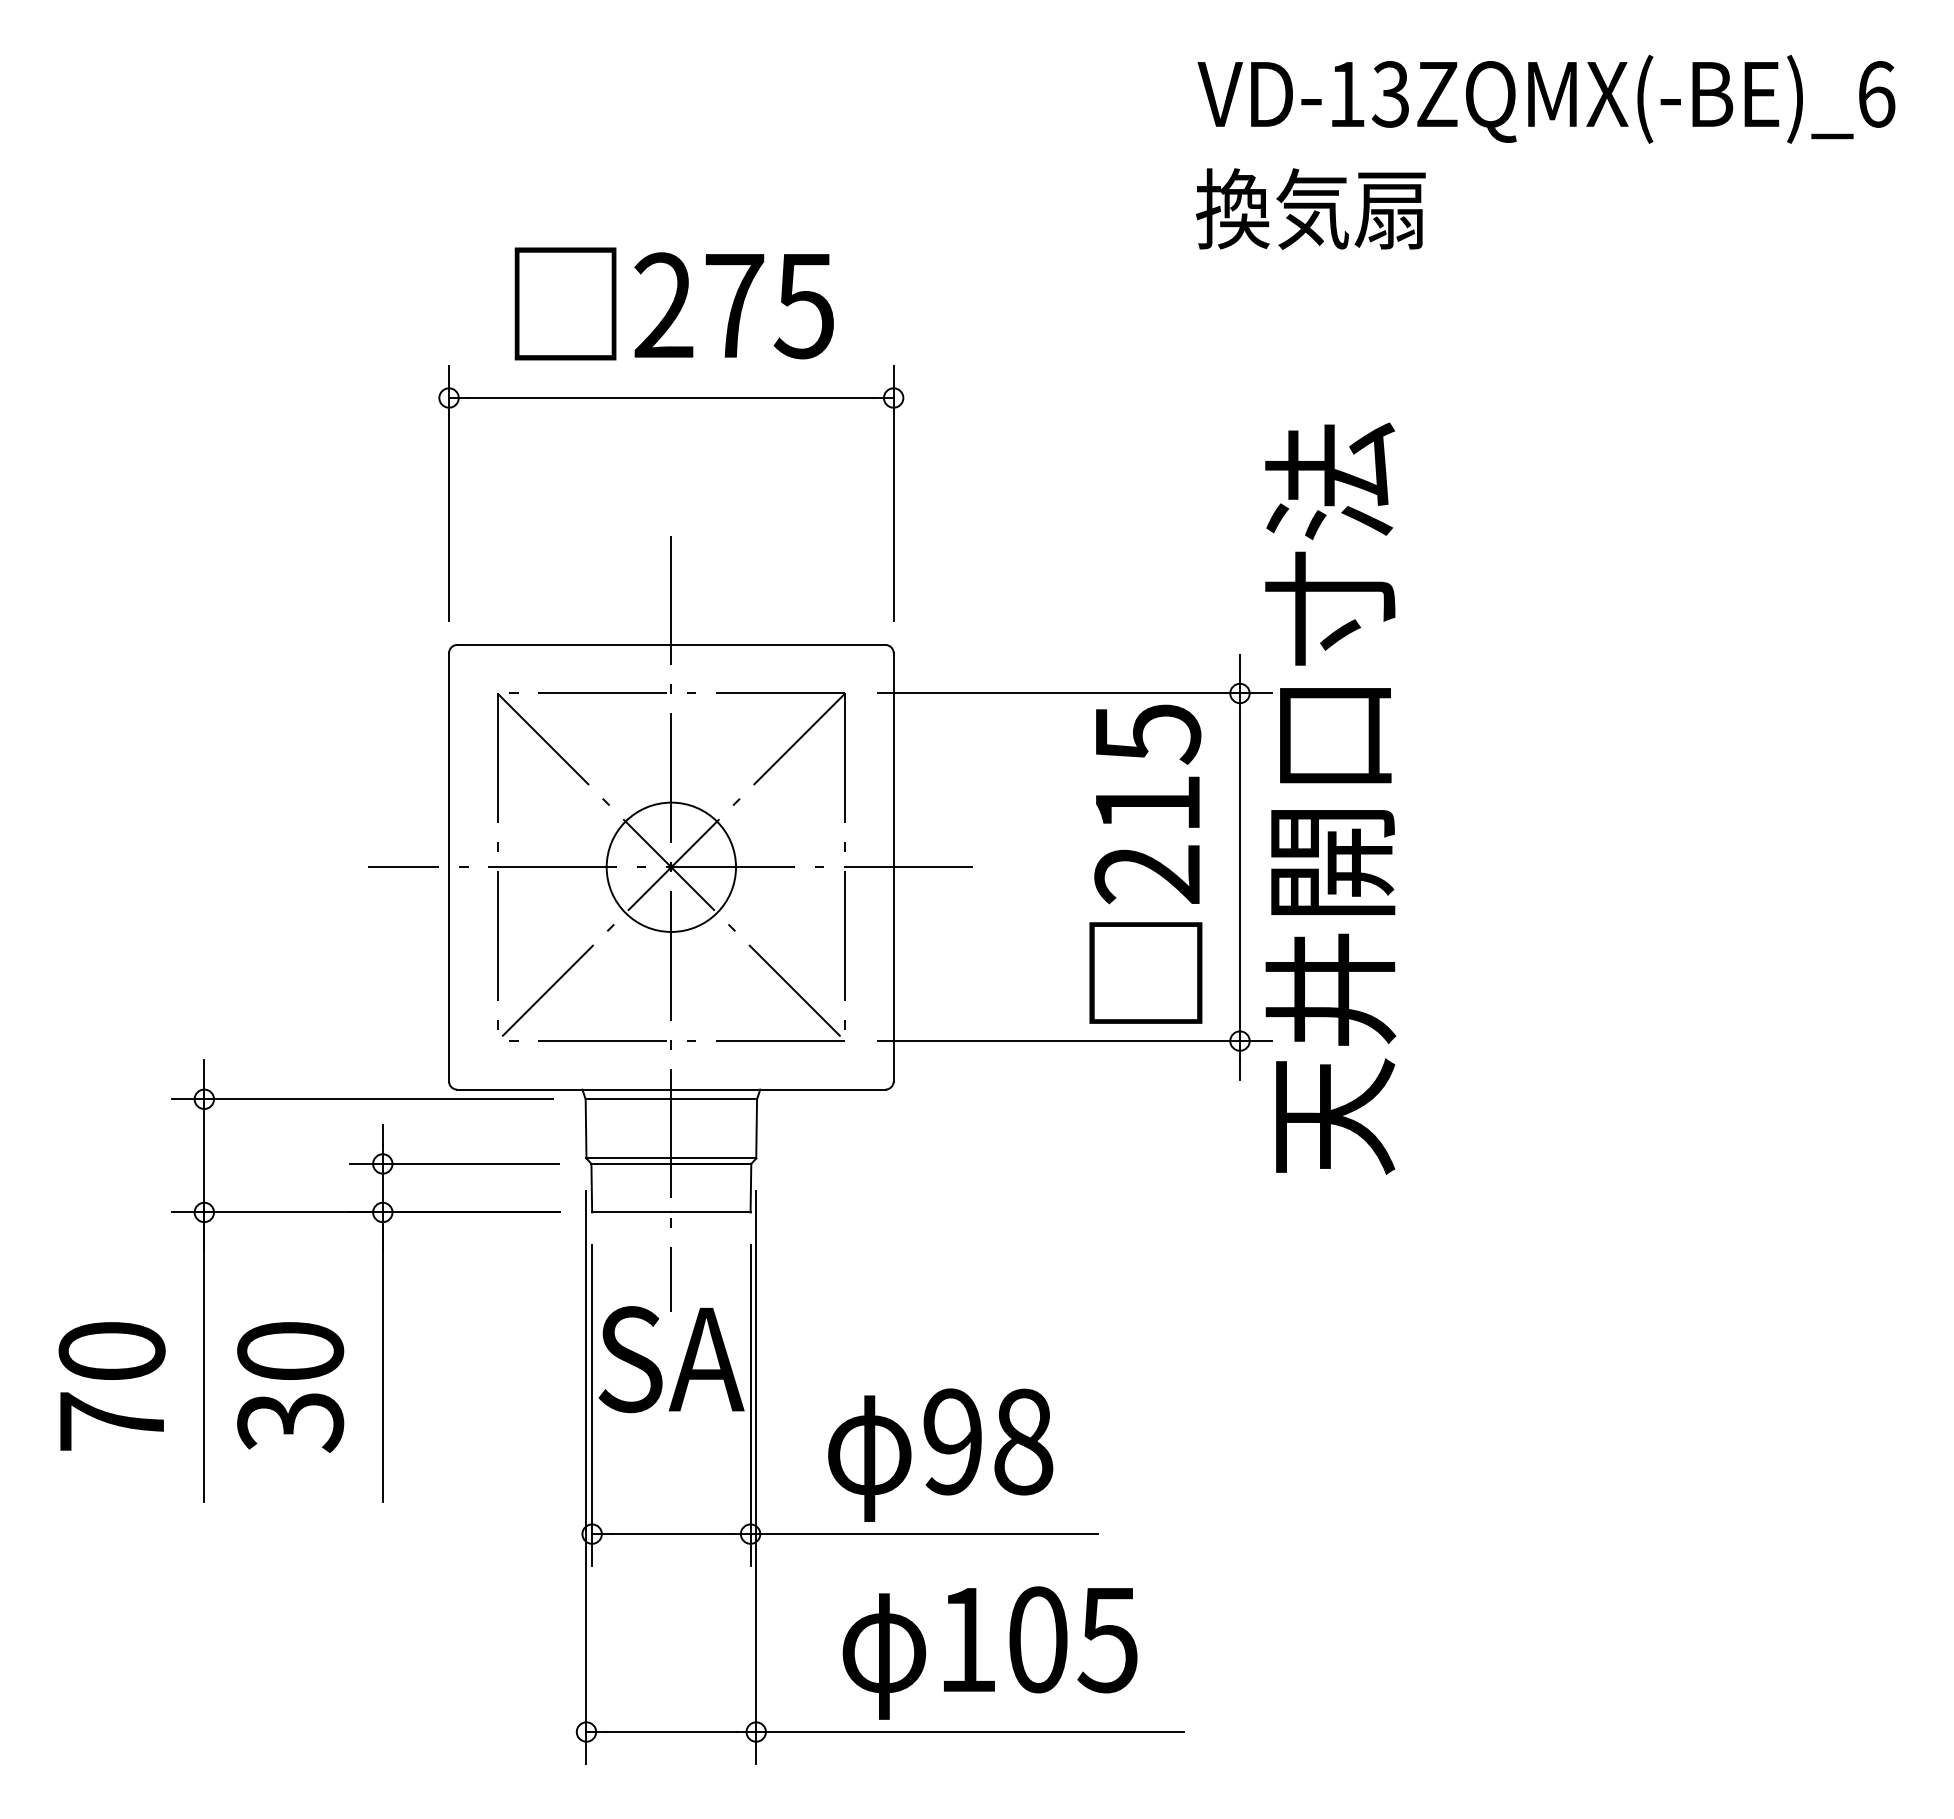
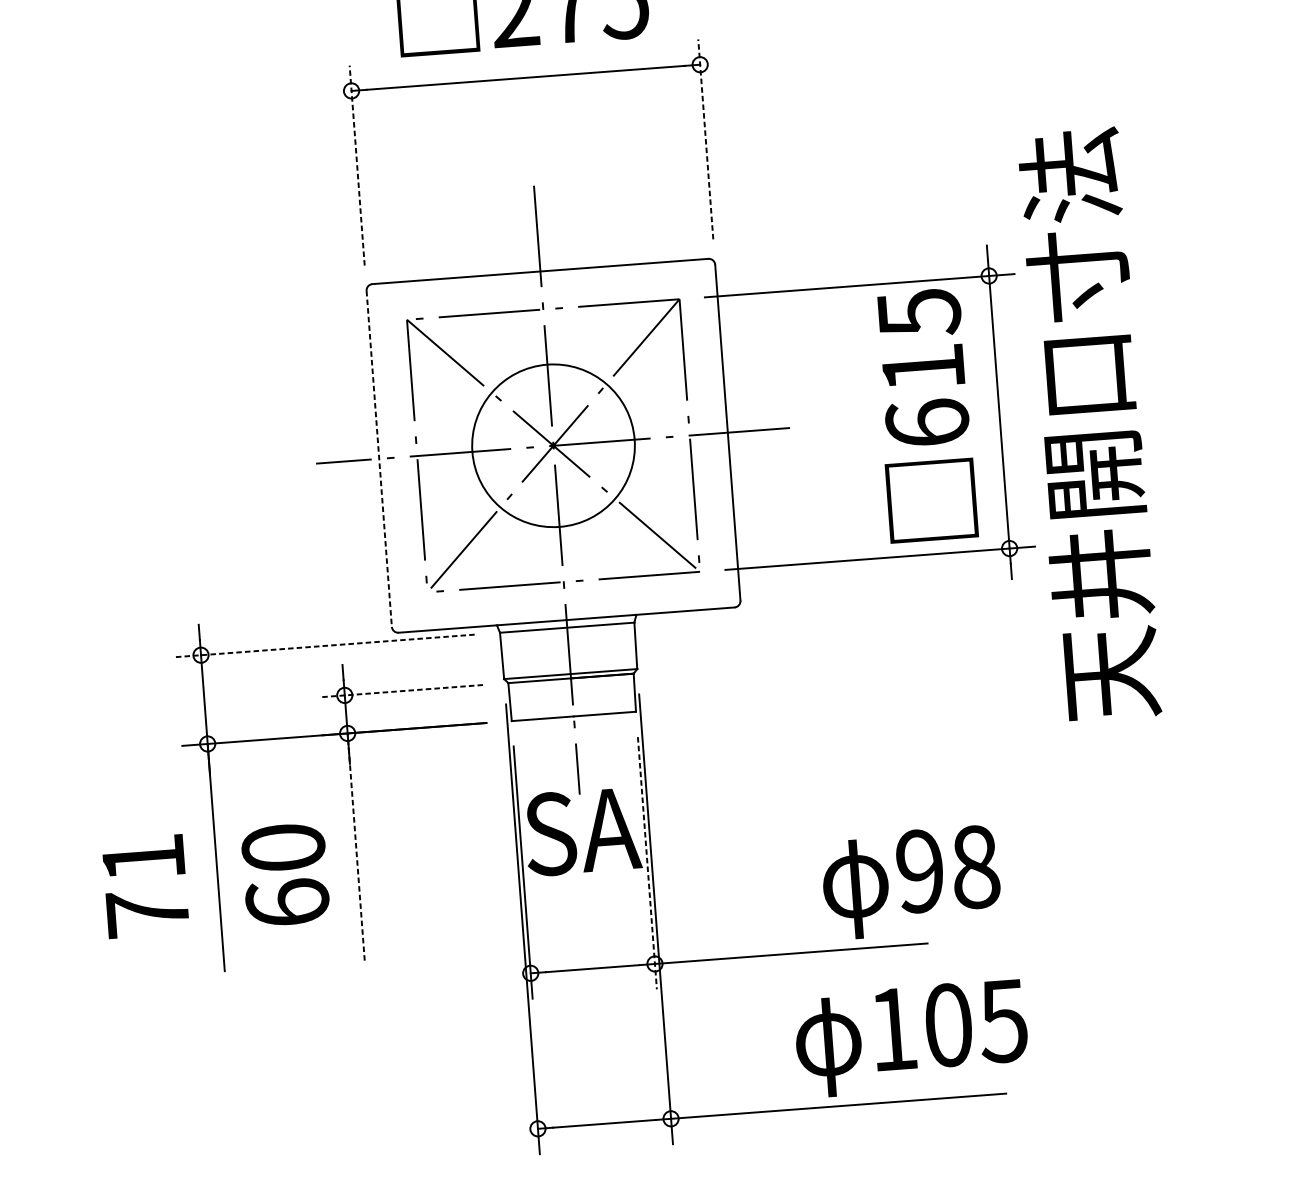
line: (449, 493) -> (357, 165), solid -> dashed
line: (893, 493) -> (705, 139), solid -> dashed
text: (1330, 798) -> (1089, 424), moved
circle: (671, 866) -> (553, 445), size x1.6
line: (449, 867) -> (379, 459), solid -> dashed
text: (1147, 874) -> (927, 423), 215 -> 615
line: (362, 1099) -> (325, 646), solid -> dashed
line: (454, 1163) -> (400, 690), solid -> dashed
text: (111, 1350) -> (143, 857), 70 -> 71
line: (382, 1357) -> (355, 847), solid -> dashed
line: (750, 1405) -> (647, 863), solid -> dashed
text: (290, 1421) -> (287, 902), 30 -> 60
text: (940, 1454) -> (911, 881), moved
text: (989, 1652) -> (911, 1038), moved

